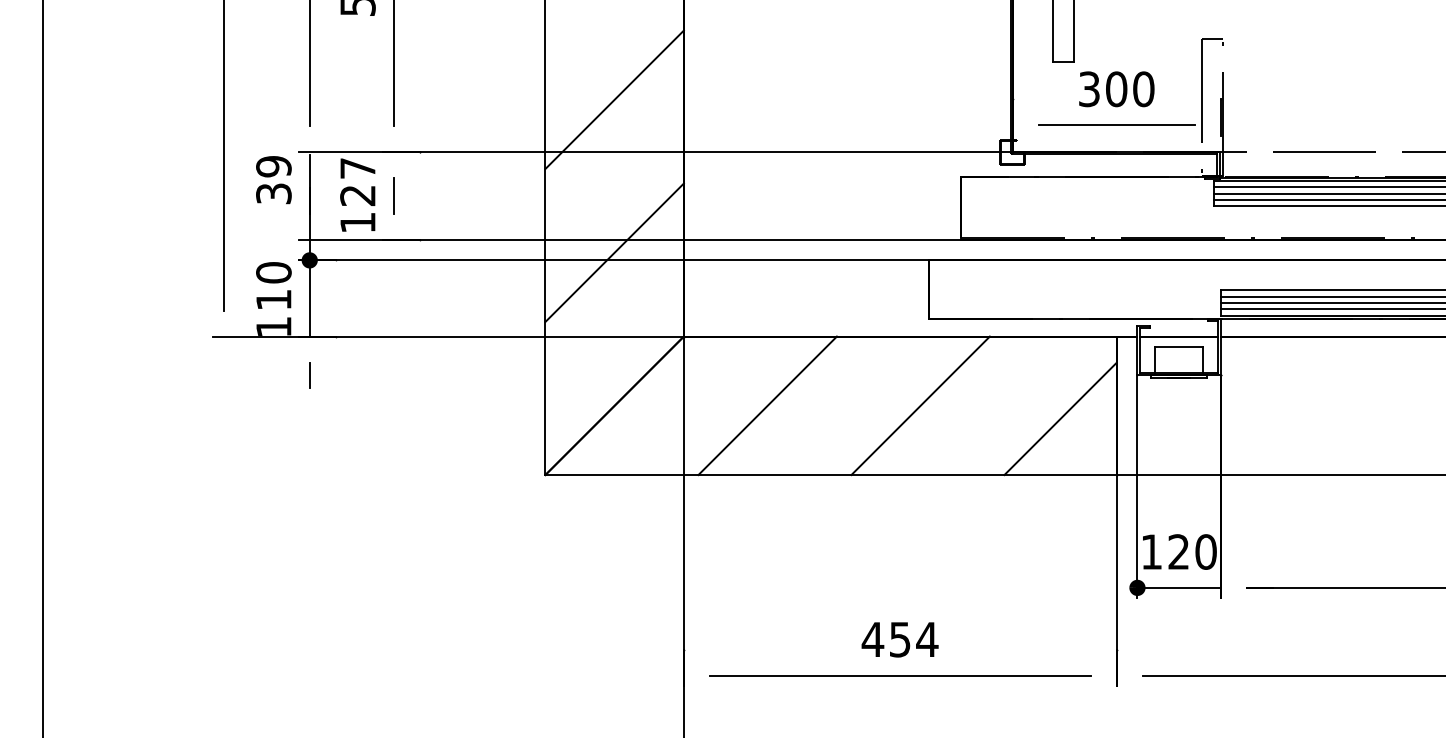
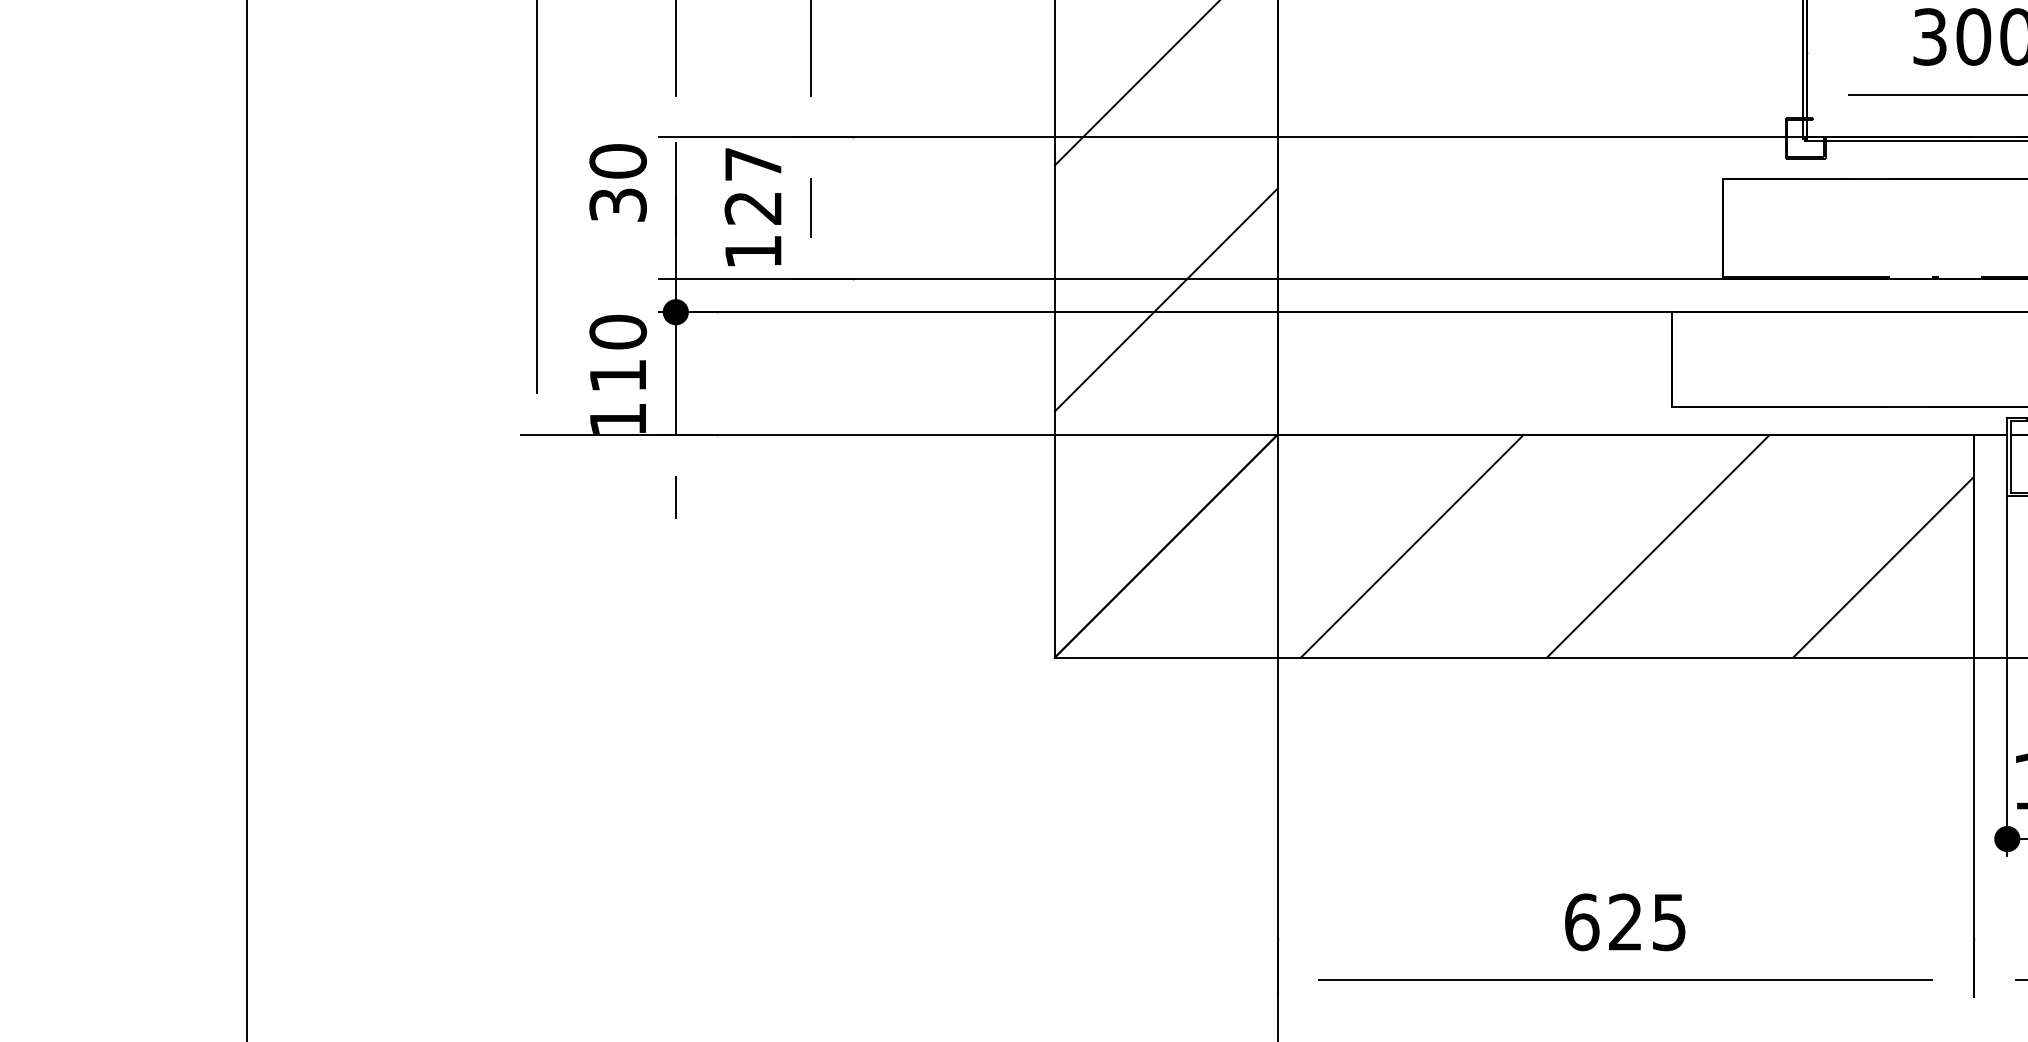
text: (273, 166) -> (617, 161), 39 -> 30
text: (899, 639) -> (1624, 922), 454 -> 625

